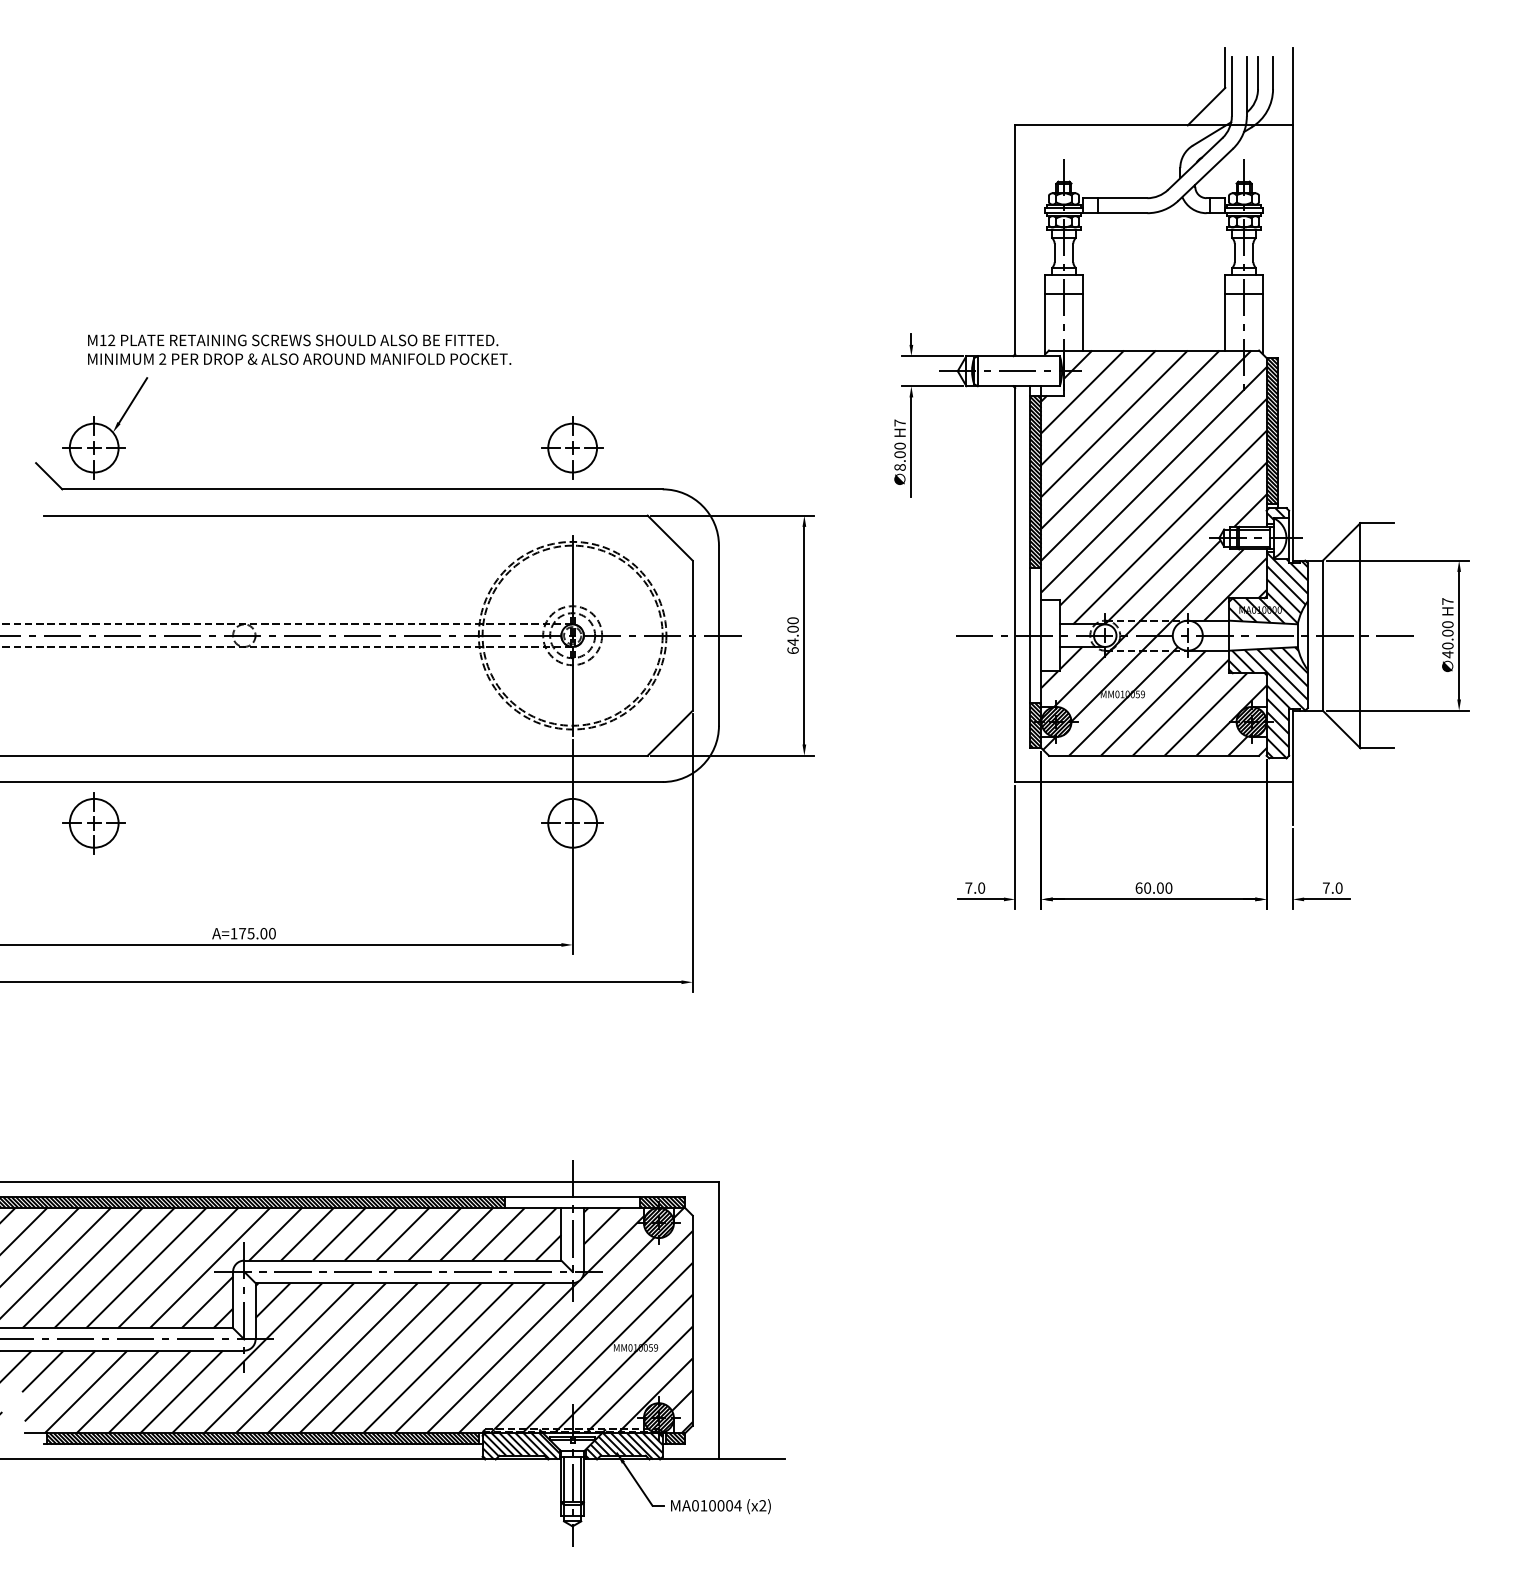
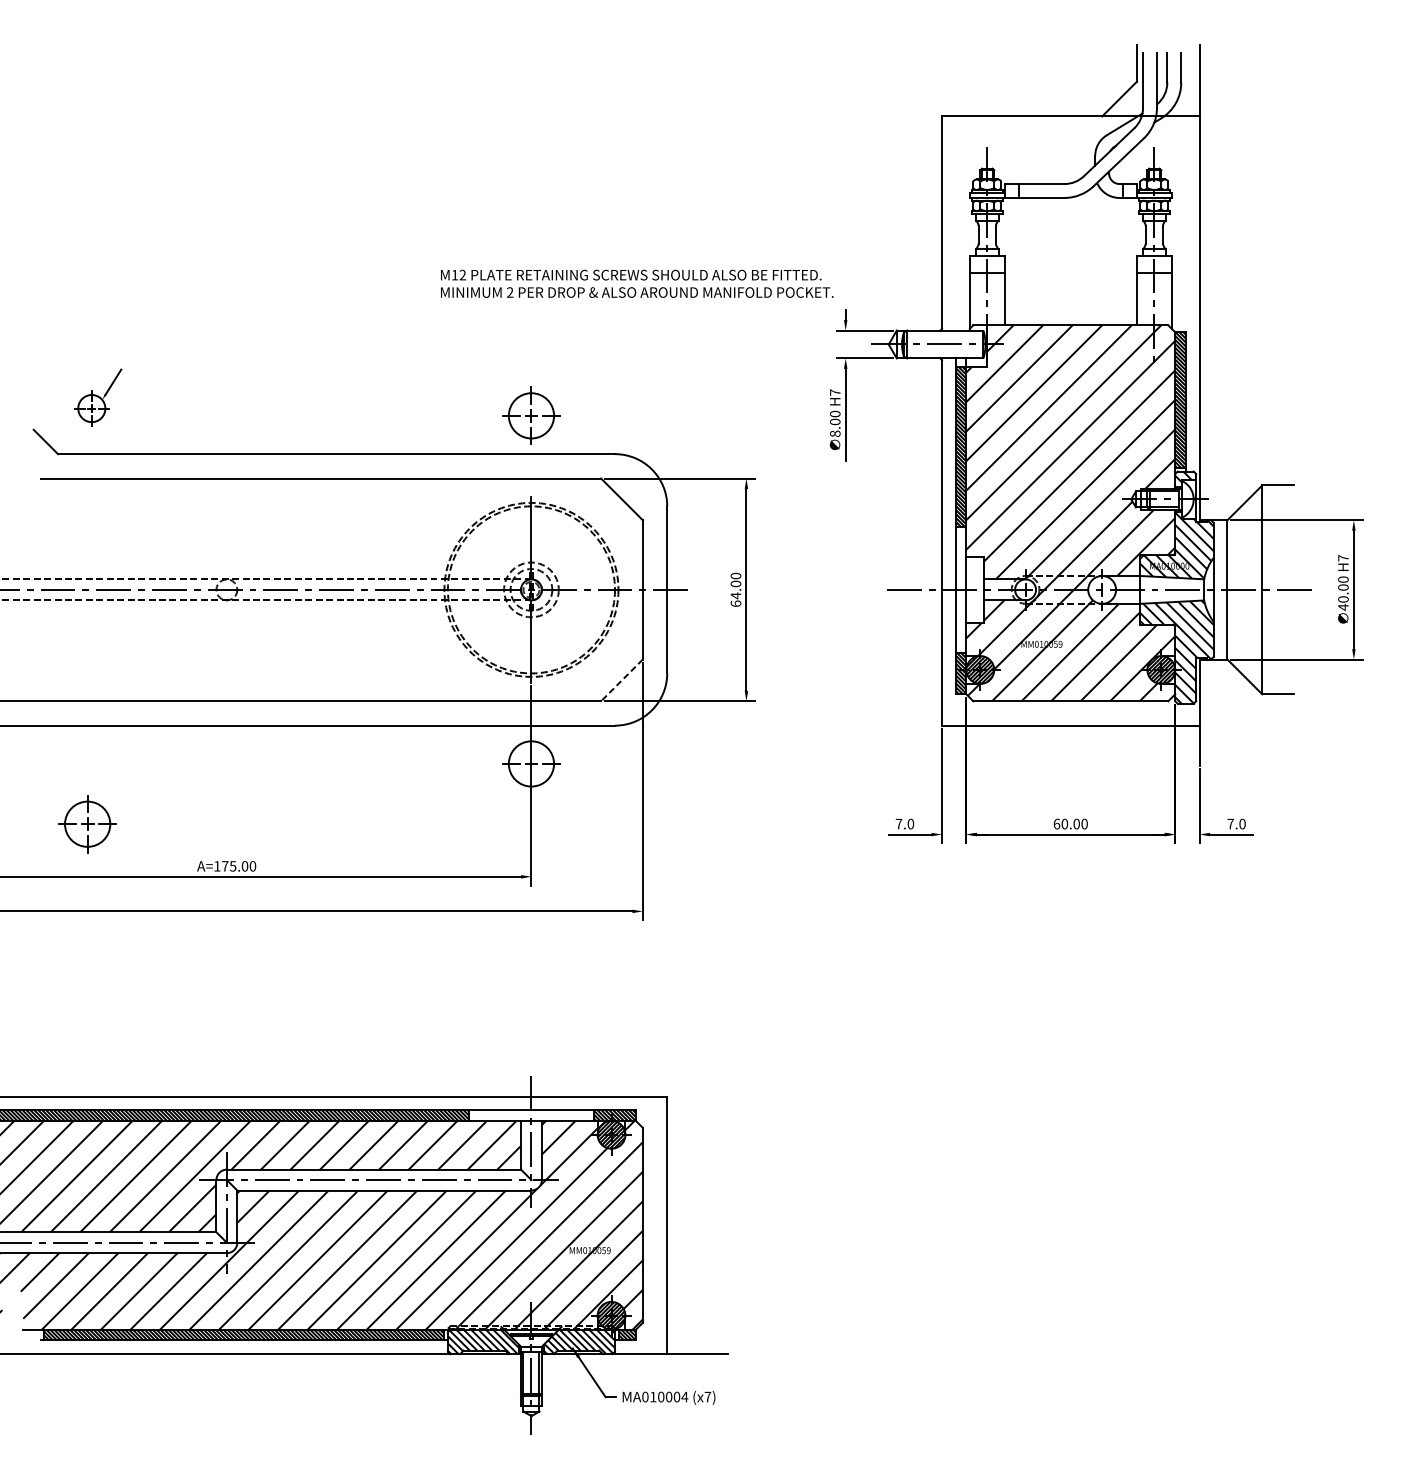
text: (299, 349) -> (637, 283), moved
part: (105, 428) -> (98, 397), size x0.6
line: (670, 733) -> (622, 680), solid -> dashed
part: (93, 823) -> (86, 824), moved
text: (762, 1505) -> (707, 1396), (x2) -> (x7)

